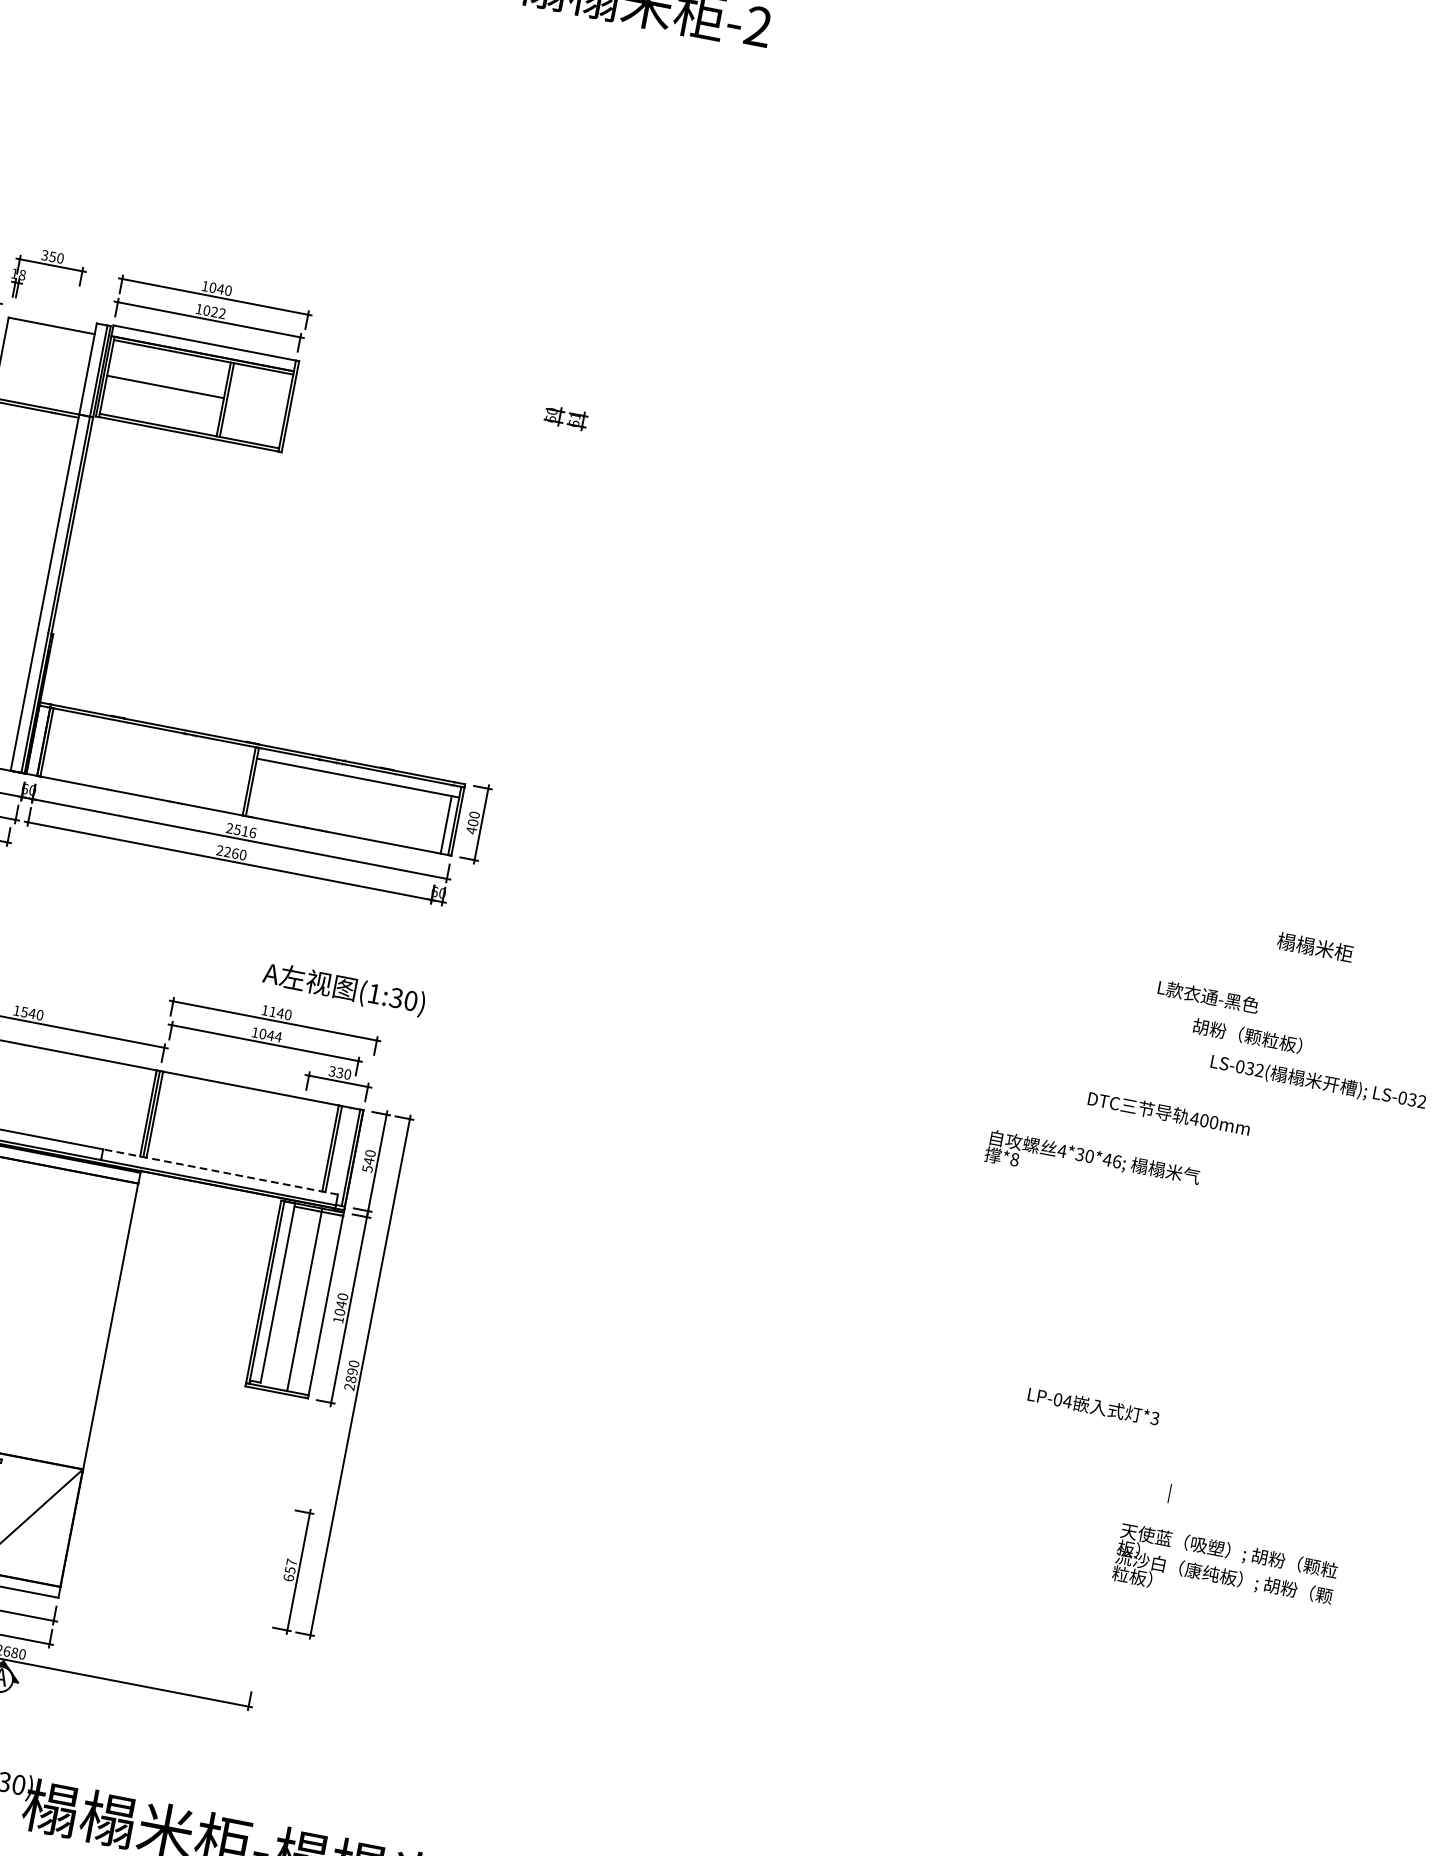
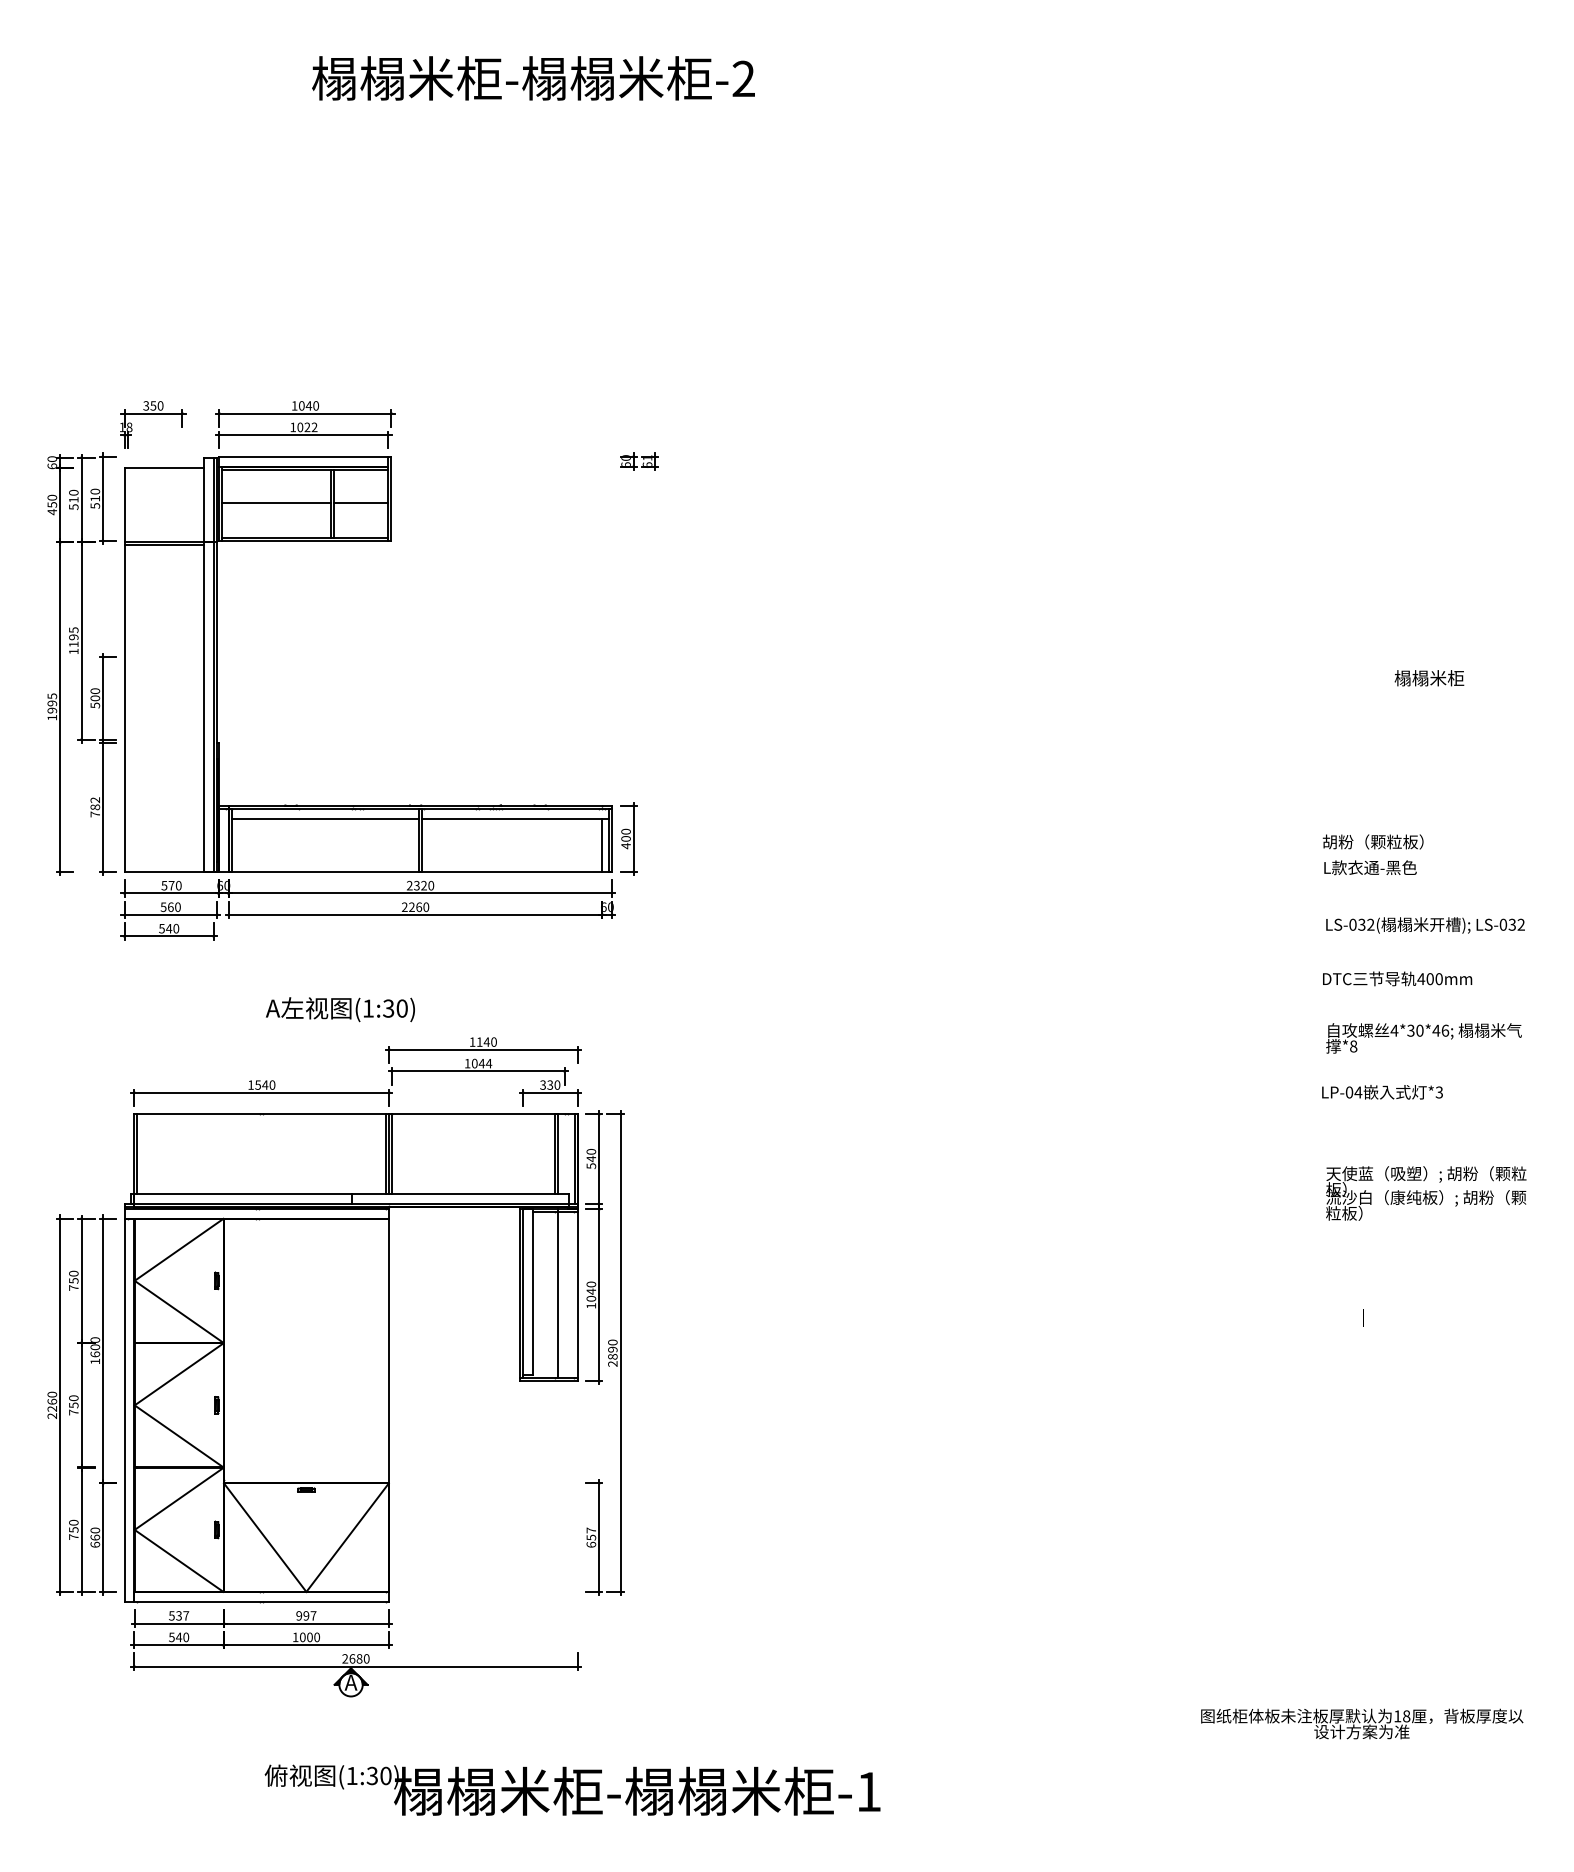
line: (256, 404) -> (360, 502), added
line: (152, 738) -> (325, 818), added
text: (245, 831) -> (424, 885), 2516 -> 2320
text: (1315, 947) -> (1429, 678), moved
text: (344, 989) -> (340, 1009), moved
text: (1208, 996) -> (1370, 867), moved
text: (1246, 1035) -> (1372, 841), moved
text: (1169, 1113) -> (1397, 978), moved
text: (1091, 1165) -> (1423, 1038), moved
line: (220, 1172) -> (460, 1194), dashed -> solid
text: (1093, 1406) -> (1382, 1092), moved
text: (1225, 1572) -> (1426, 1193), moved

